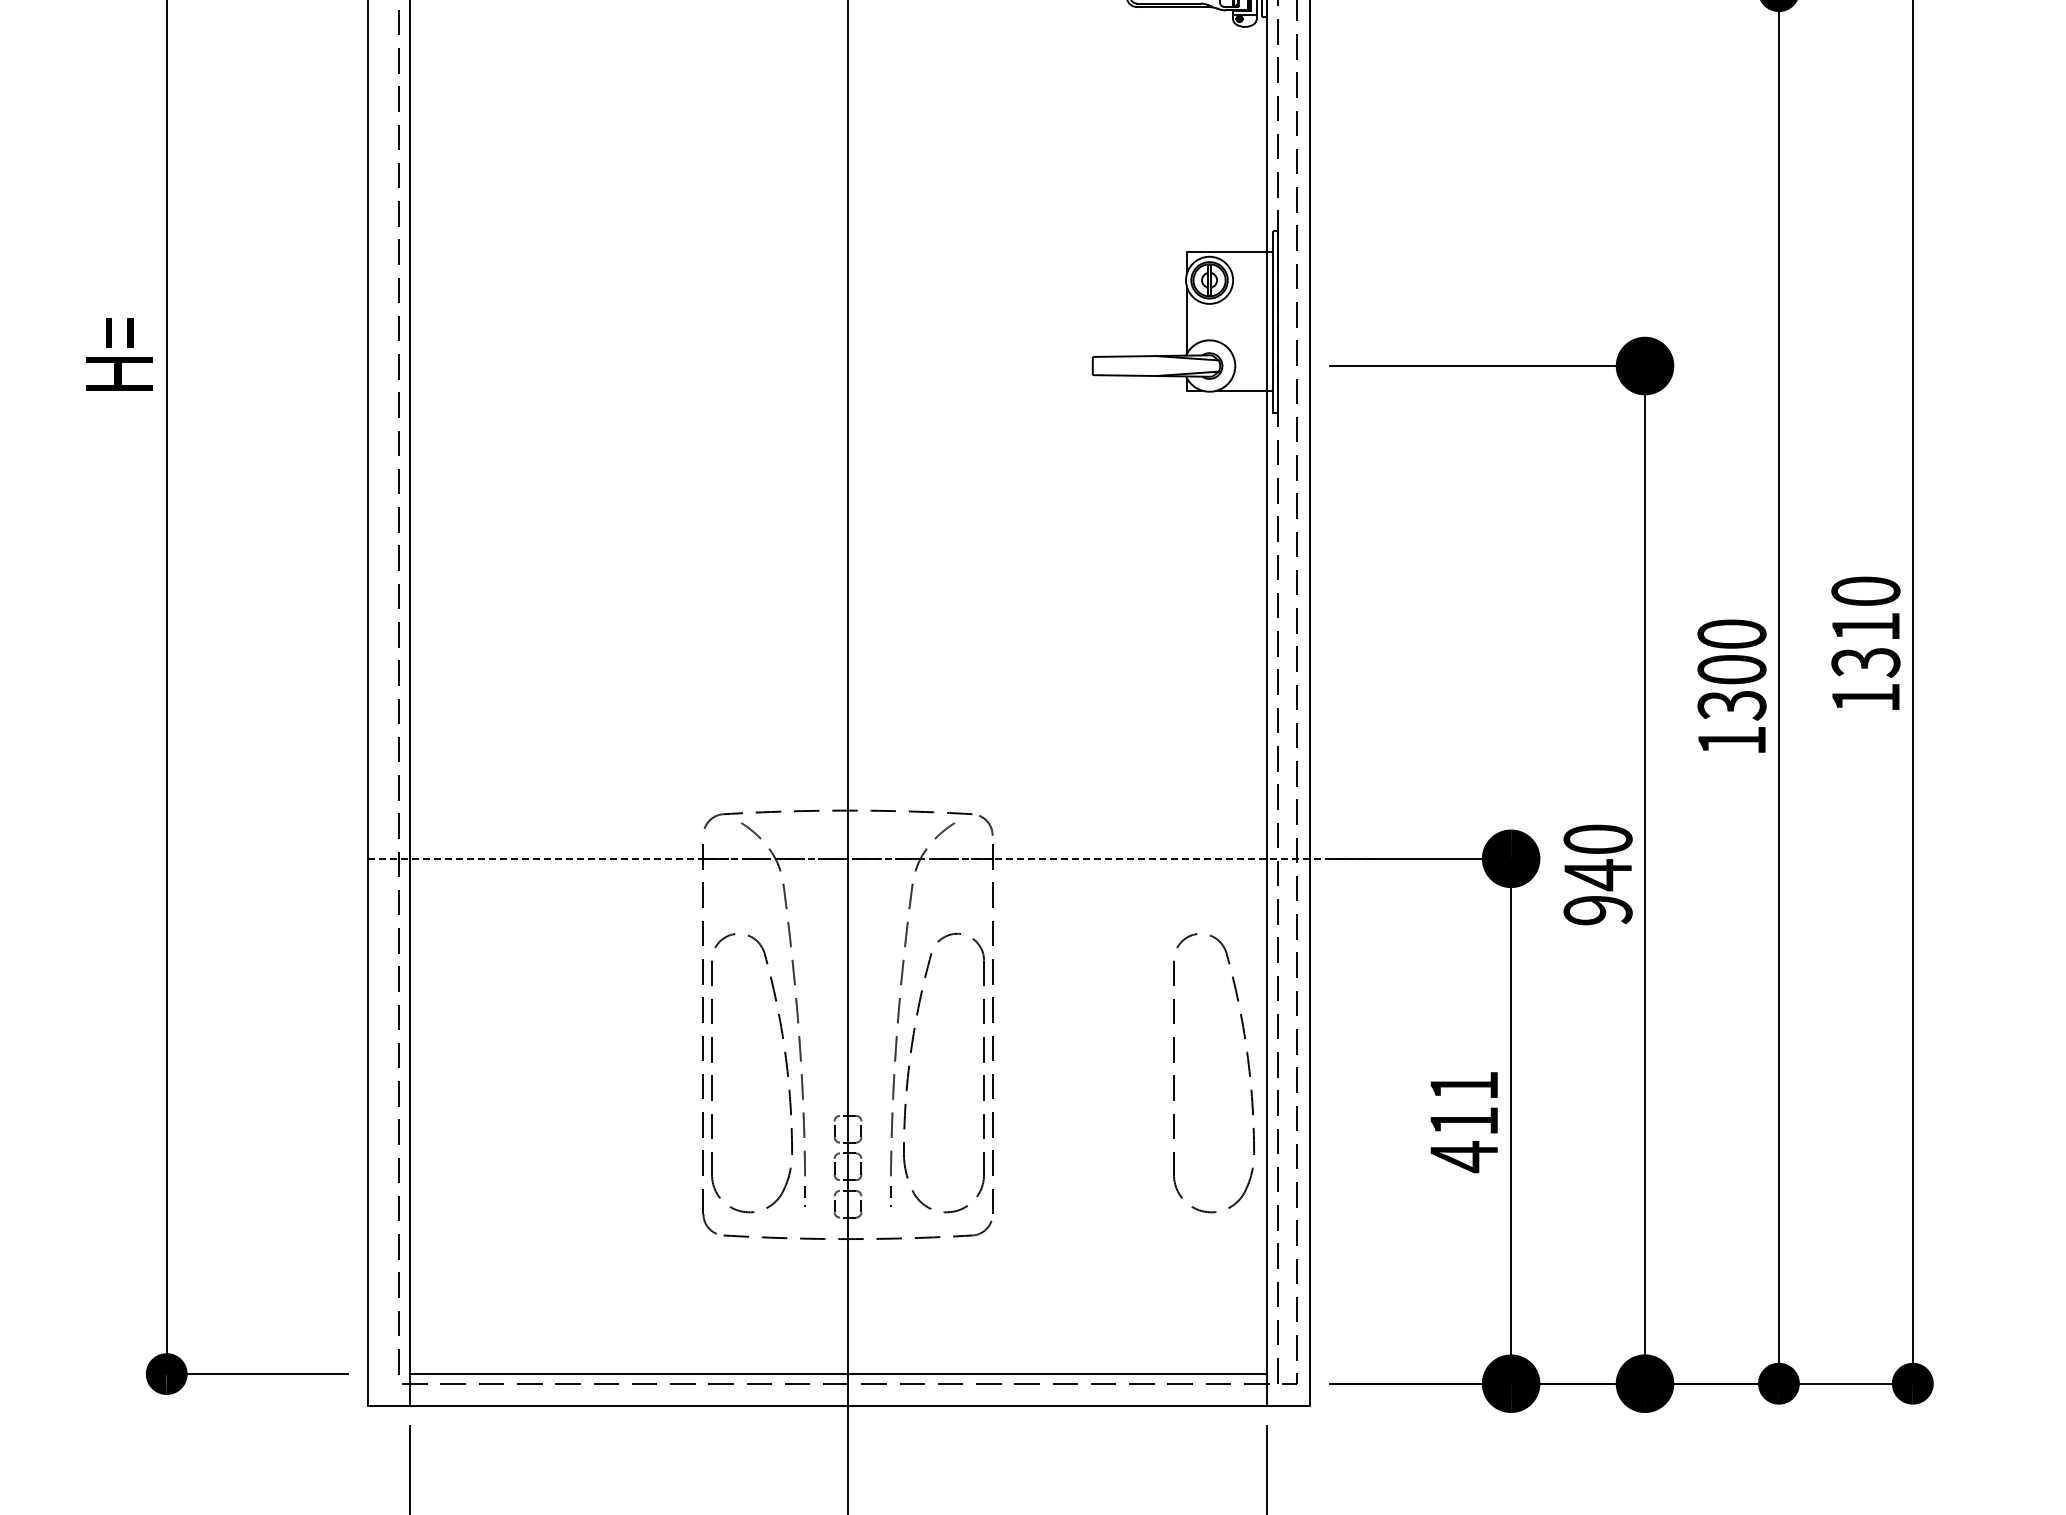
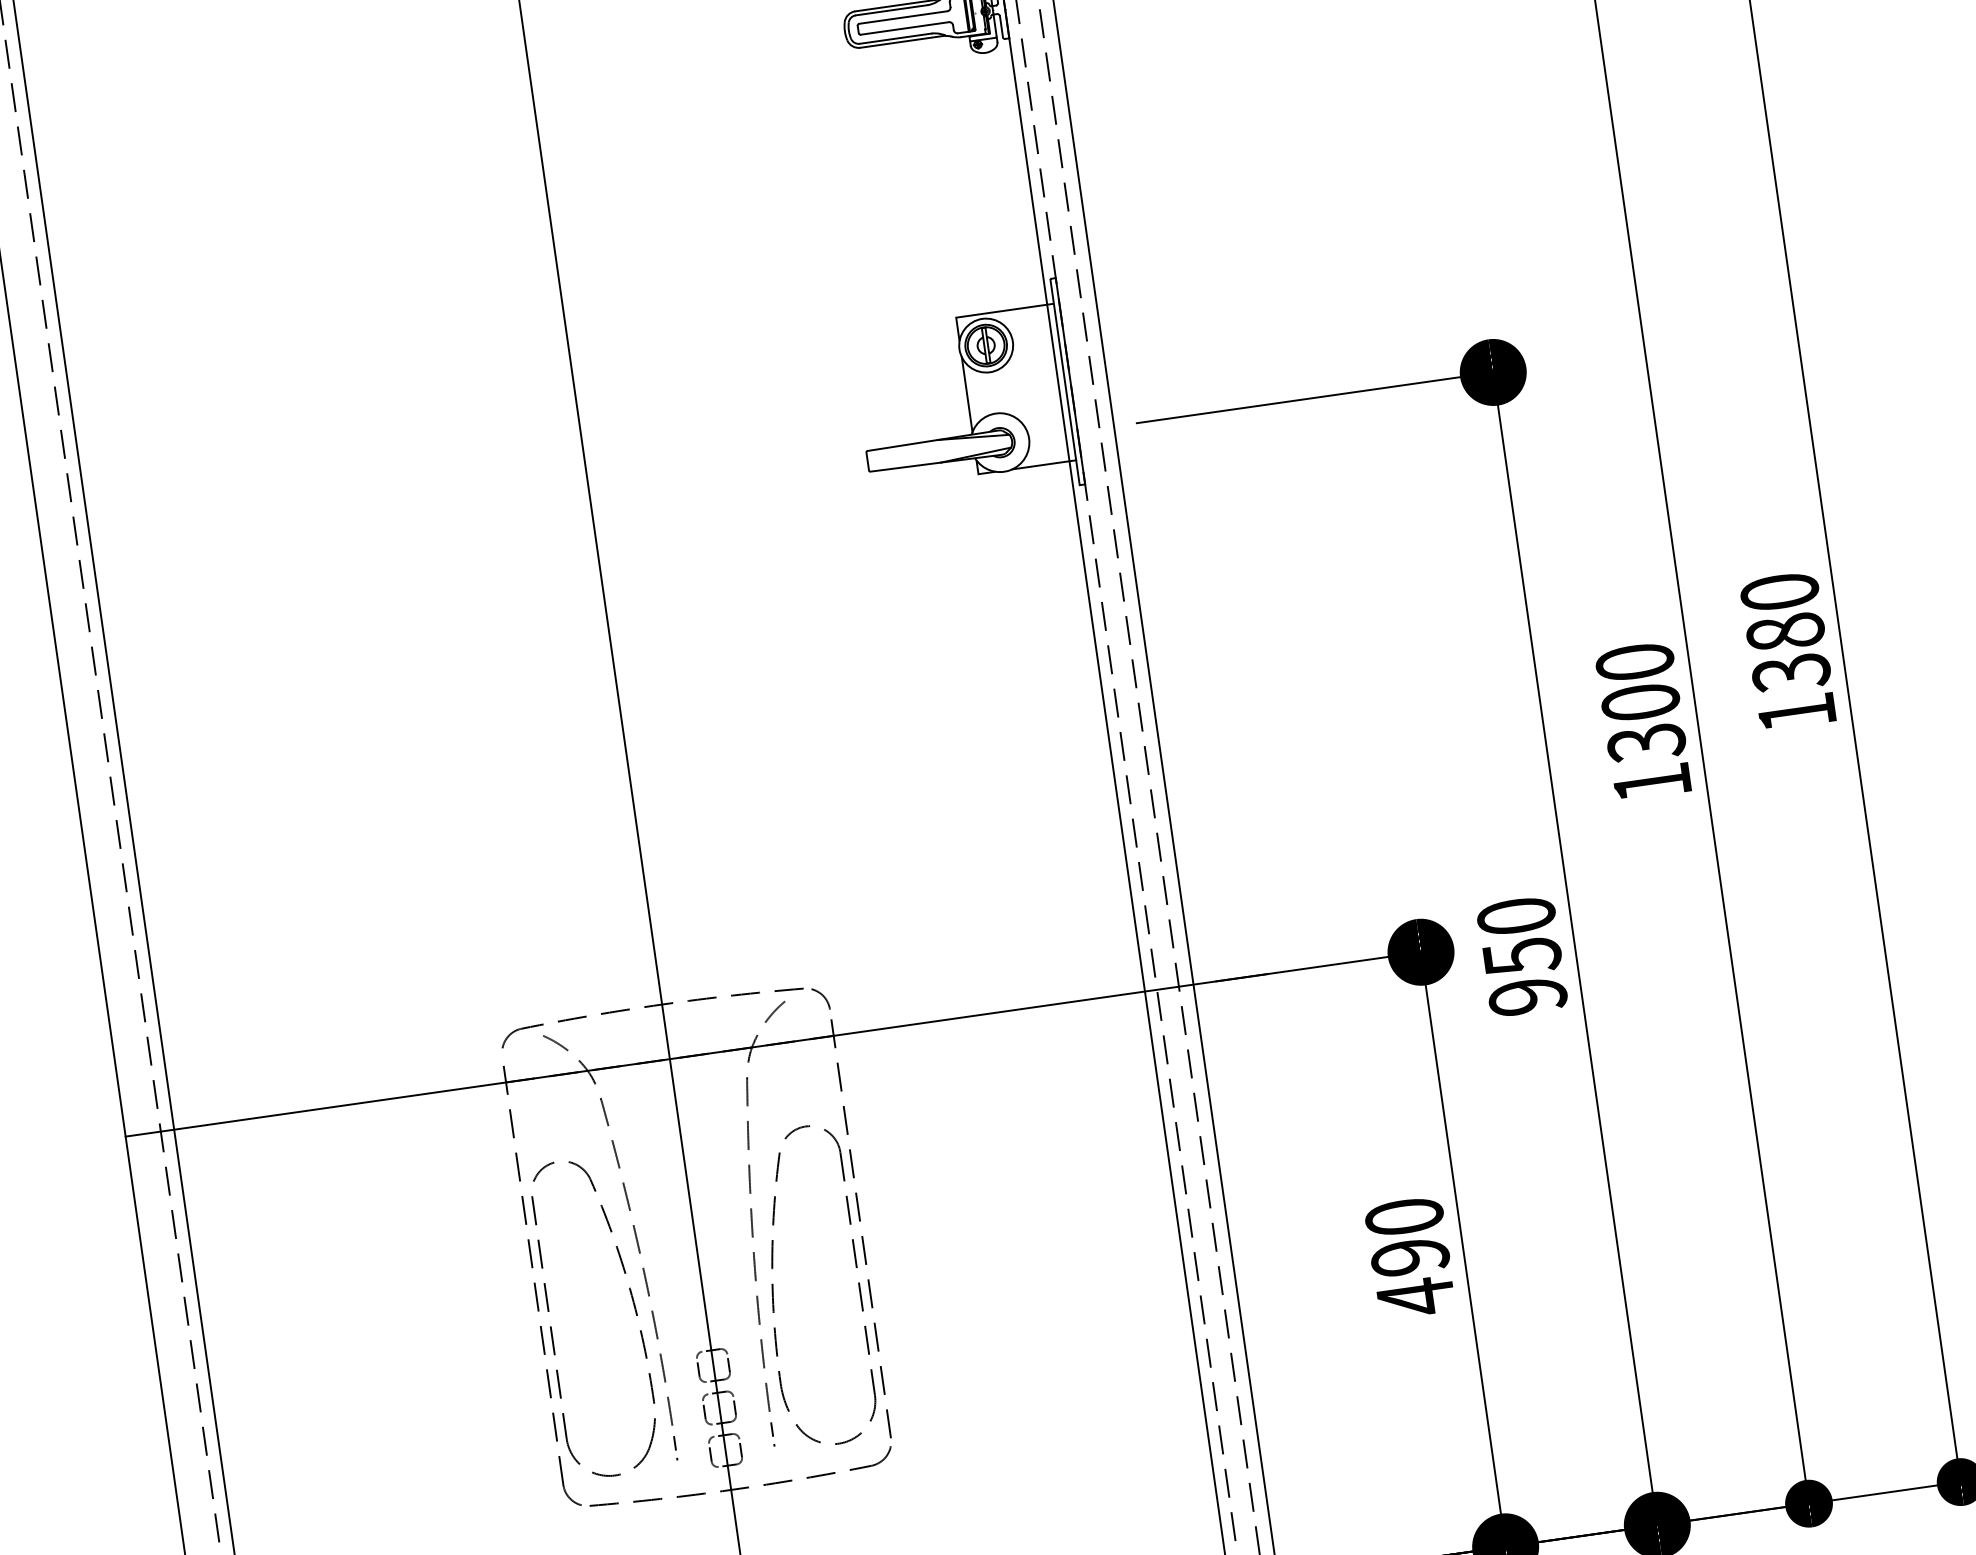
text: (1865, 626) -> (1785, 631), 1310 -> 1380
line: (871, 858) -> (696, 1055), dashed -> solid
text: (1598, 875) -> (1522, 957), 940 -> 950
part: (1248, 1073) -> (1158, 1237), removed
text: (1463, 1103) -> (1406, 1237), 411 -> 490

